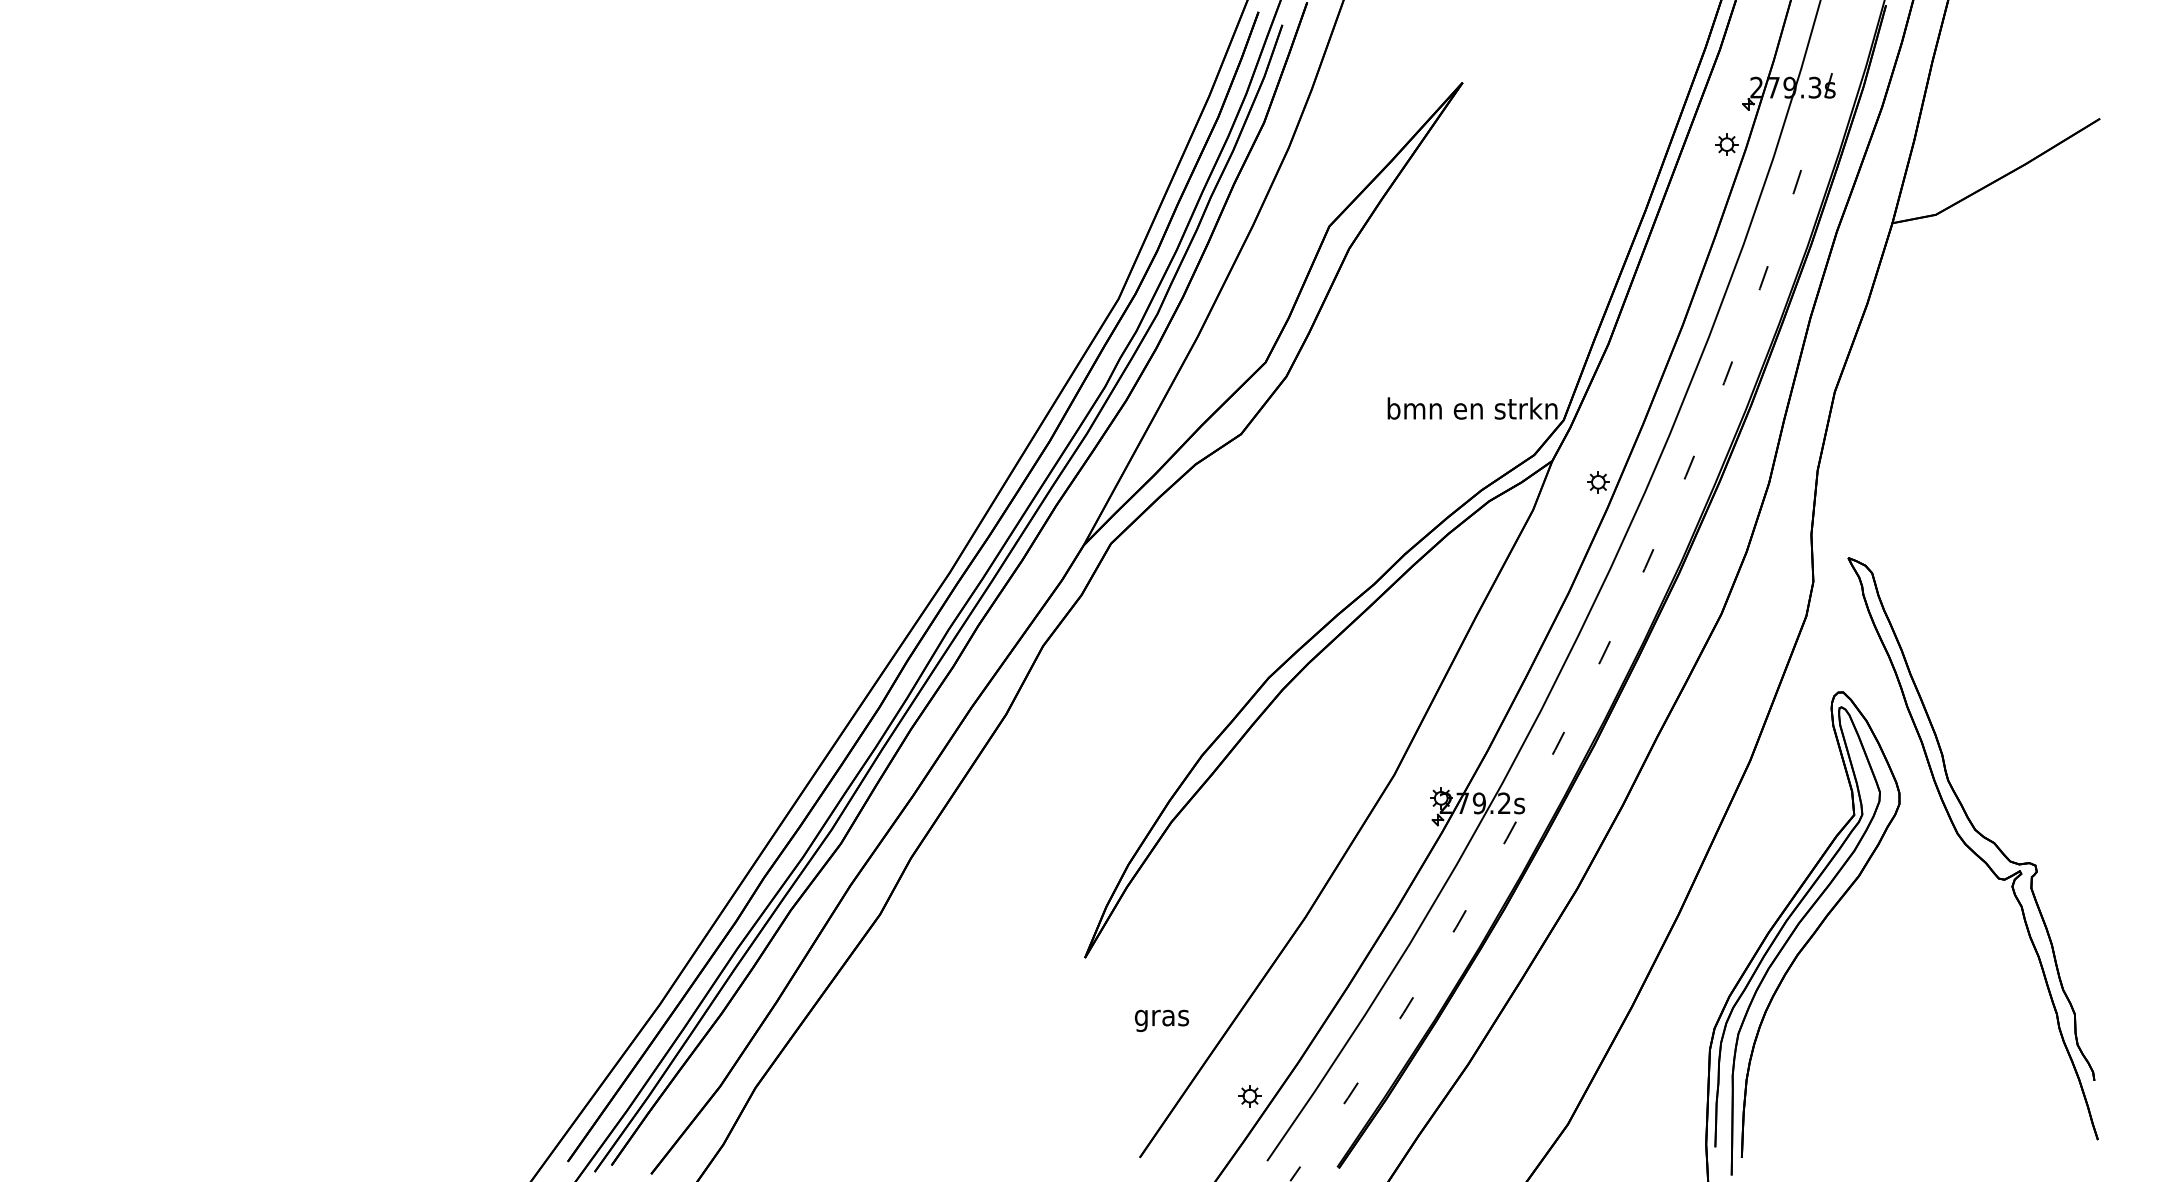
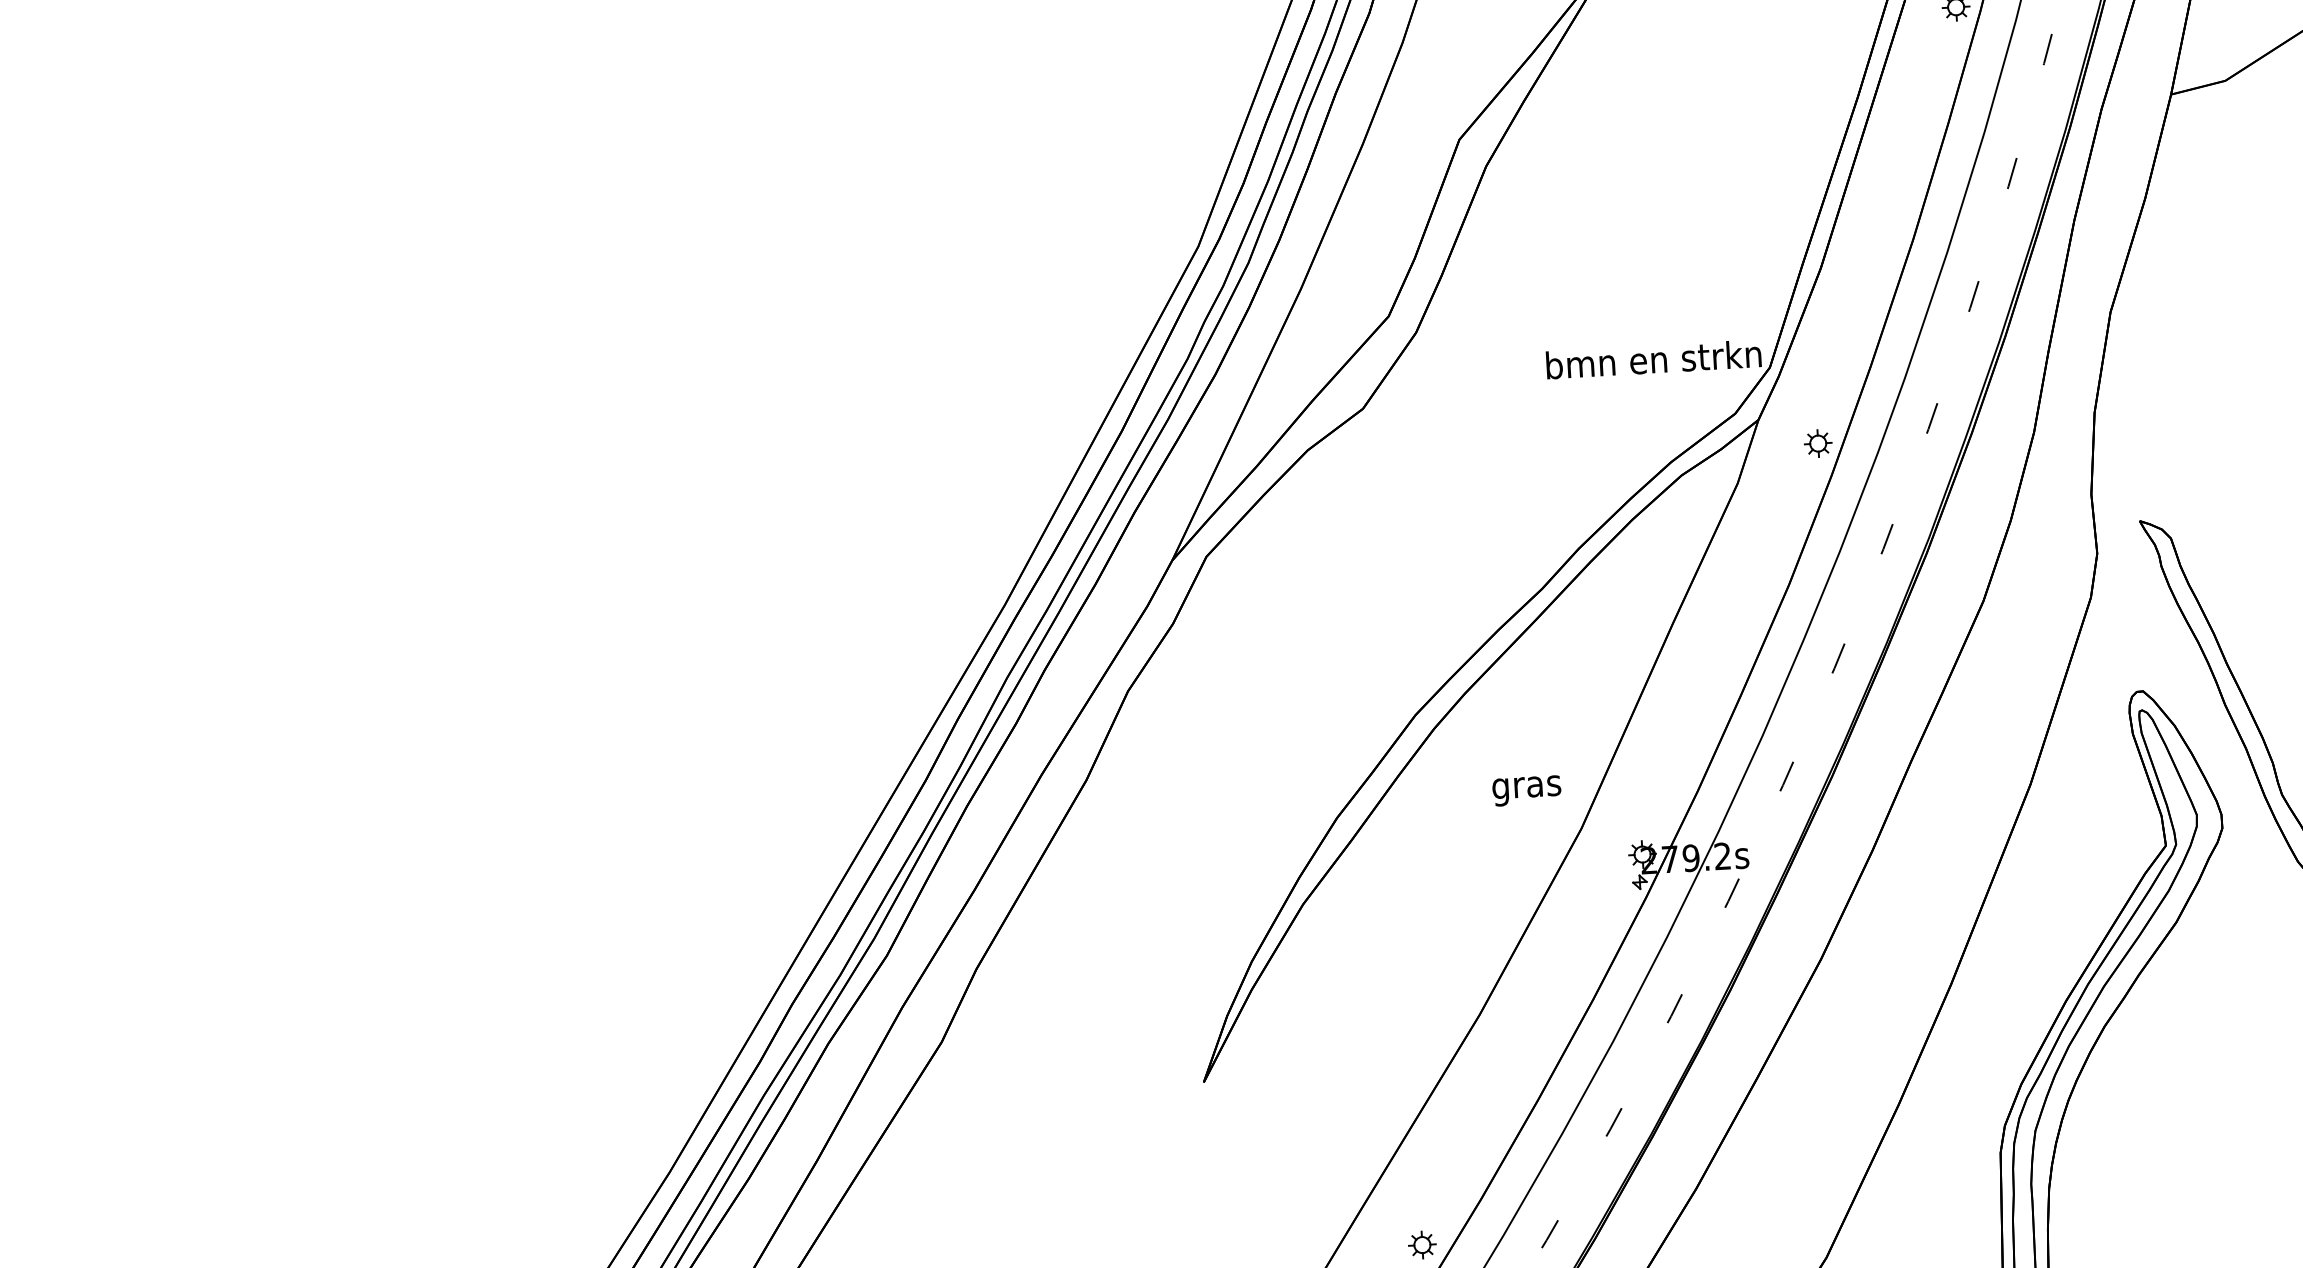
text: (1162, 1020) -> (1527, 790), moved

